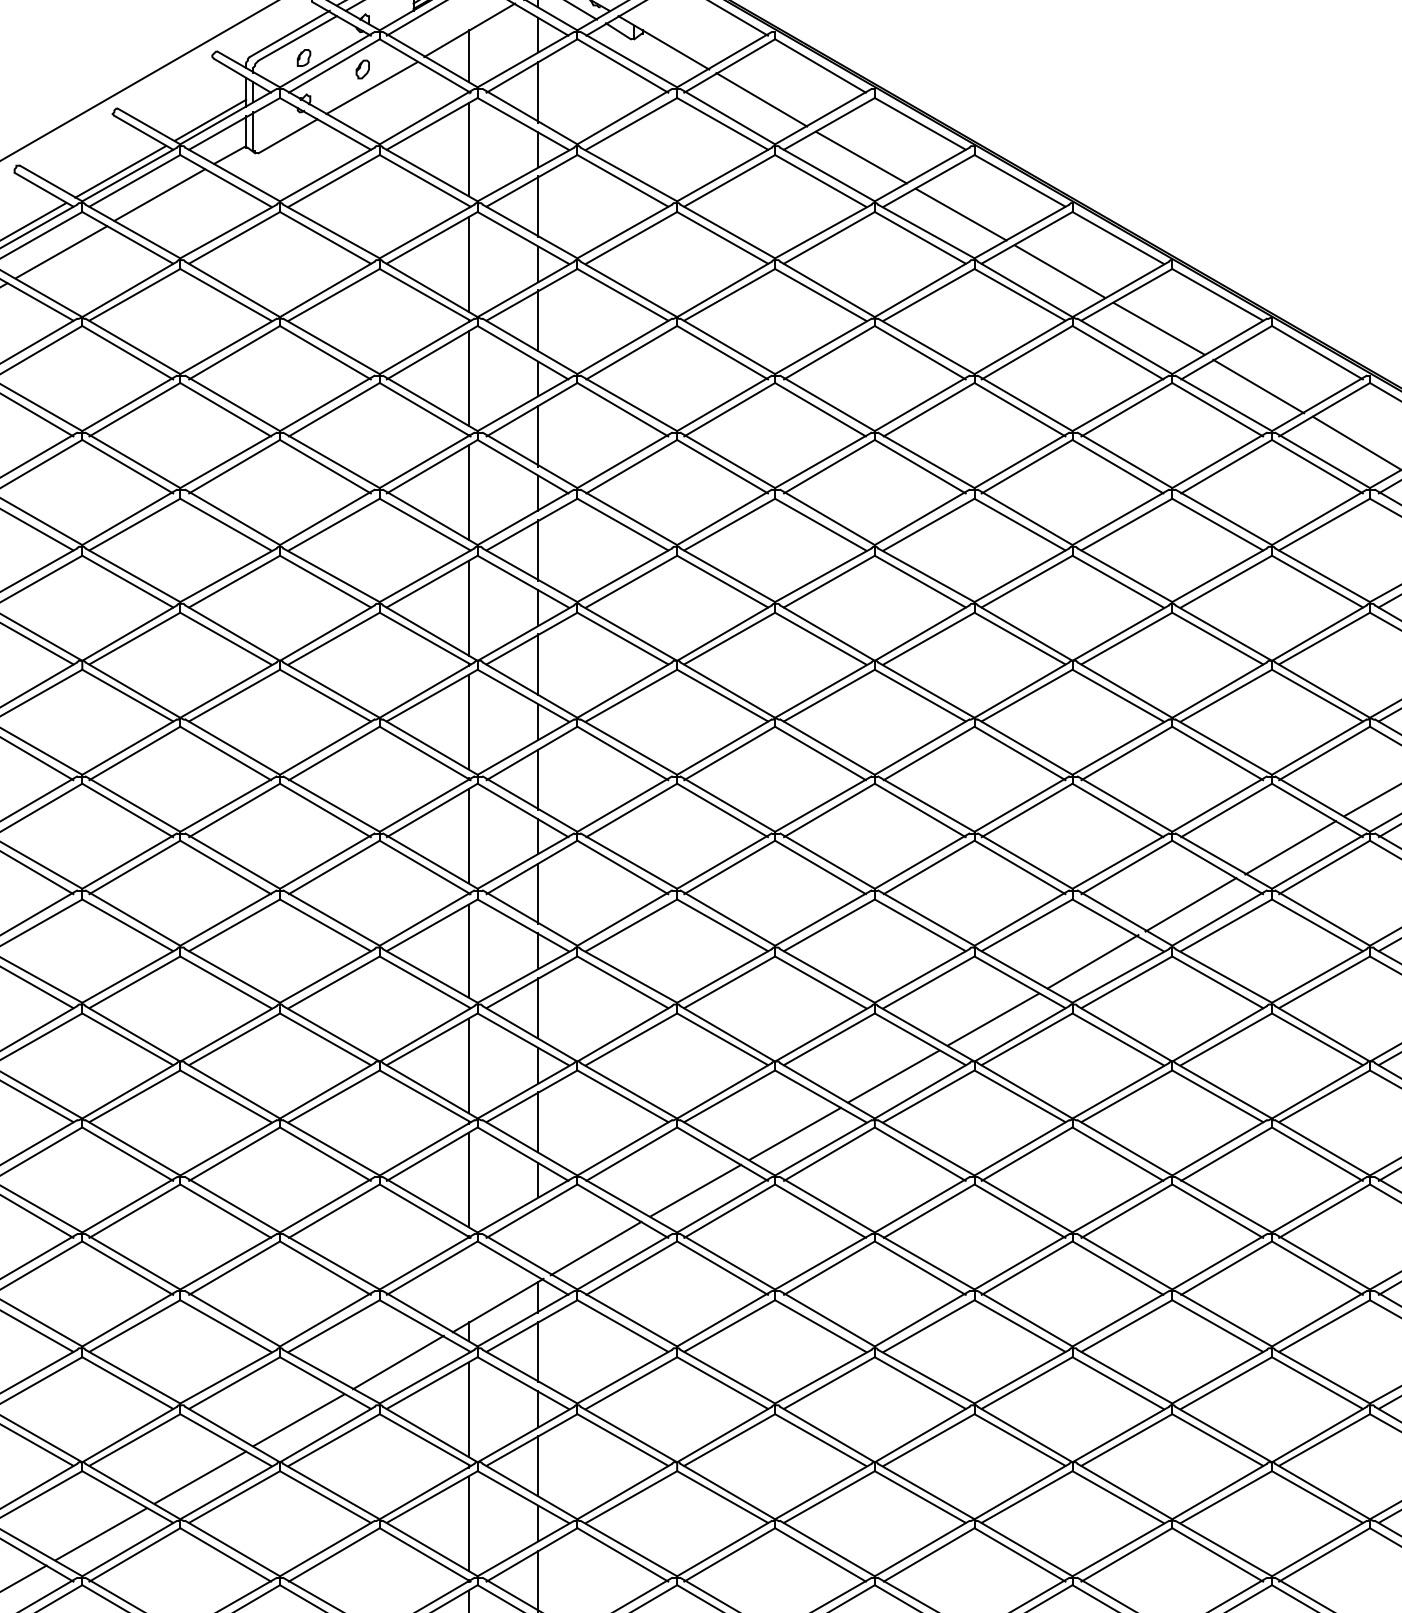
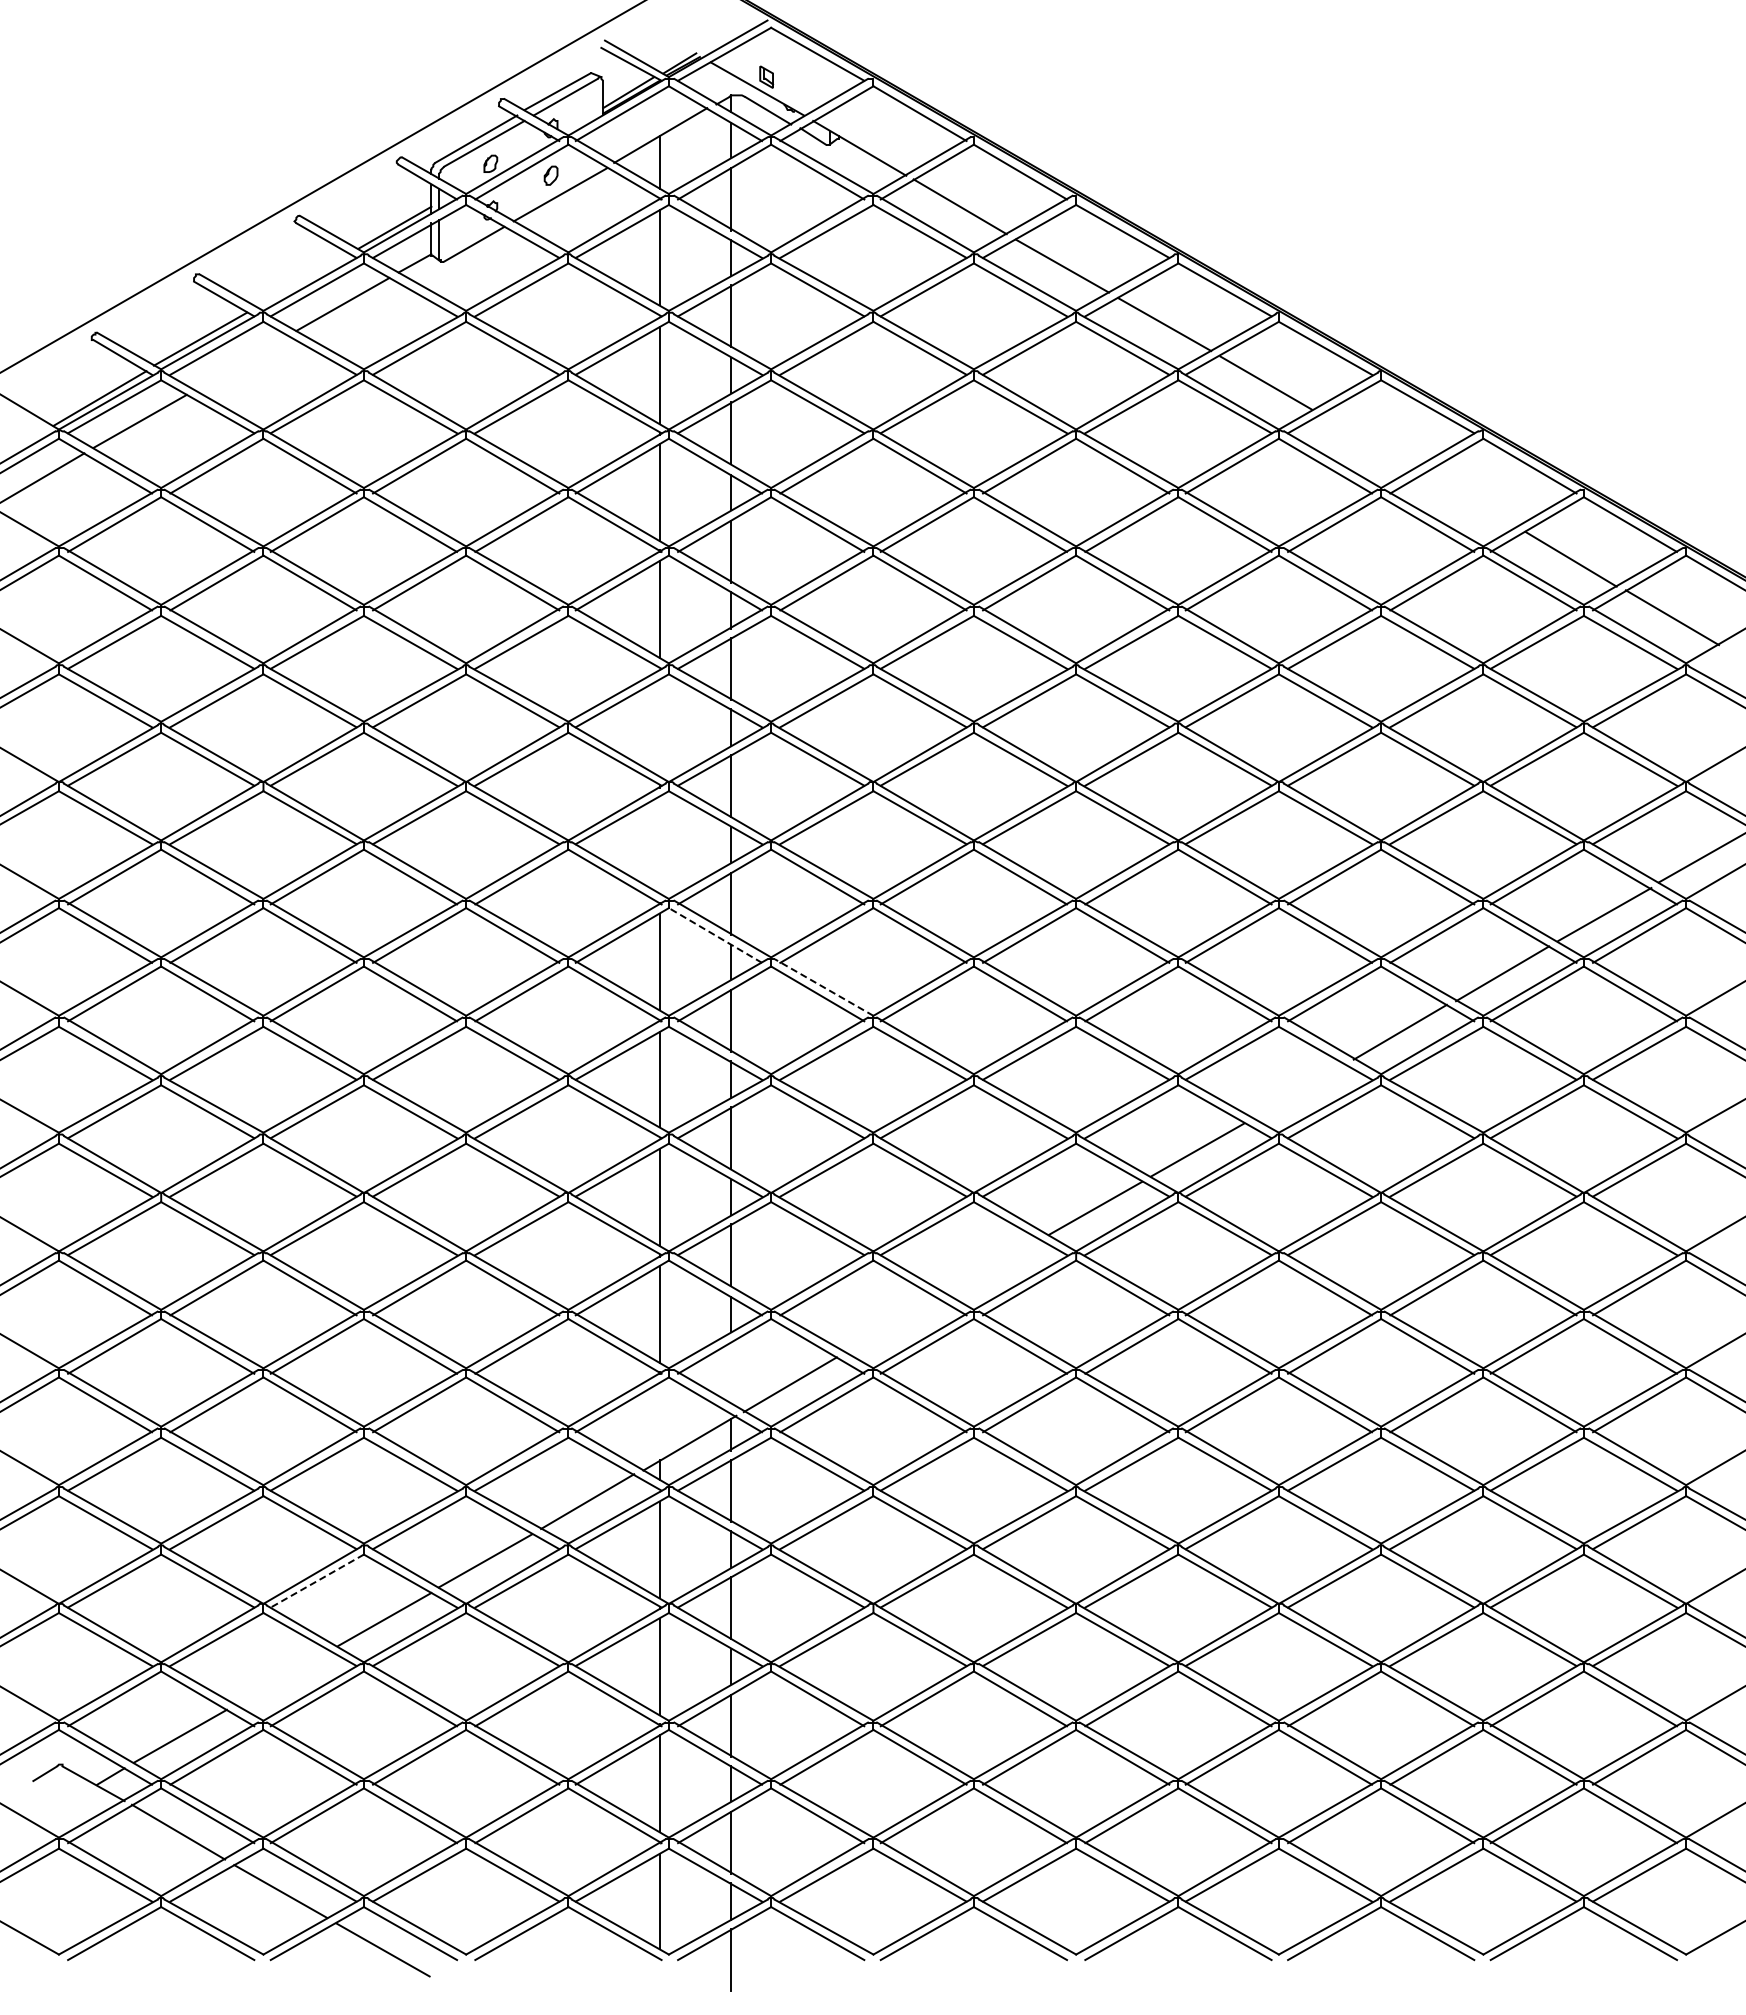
line: (120, 171) -> (302, 280), removed
line: (61, 251) -> (242, 362), removed
line: (1158, 328) -> (1367, 441), removed
line: (1258, 386) -> (1469, 500), removed
line: (468, 607) -> (659, 727), removed
line: (468, 721) -> (659, 844), removed
line: (523, 810) -> (715, 935), solid -> dashed
line: (629, 861) -> (824, 987), solid -> dashed
line: (1092, 961) -> (1299, 1090), removed
line: (795, 1133) -> (994, 1266), removed
line: (695, 1189) -> (892, 1324), removed
line: (135, 1440) -> (317, 1581), solid -> dashed
line: (100, 1534) -> (282, 1677), removed

